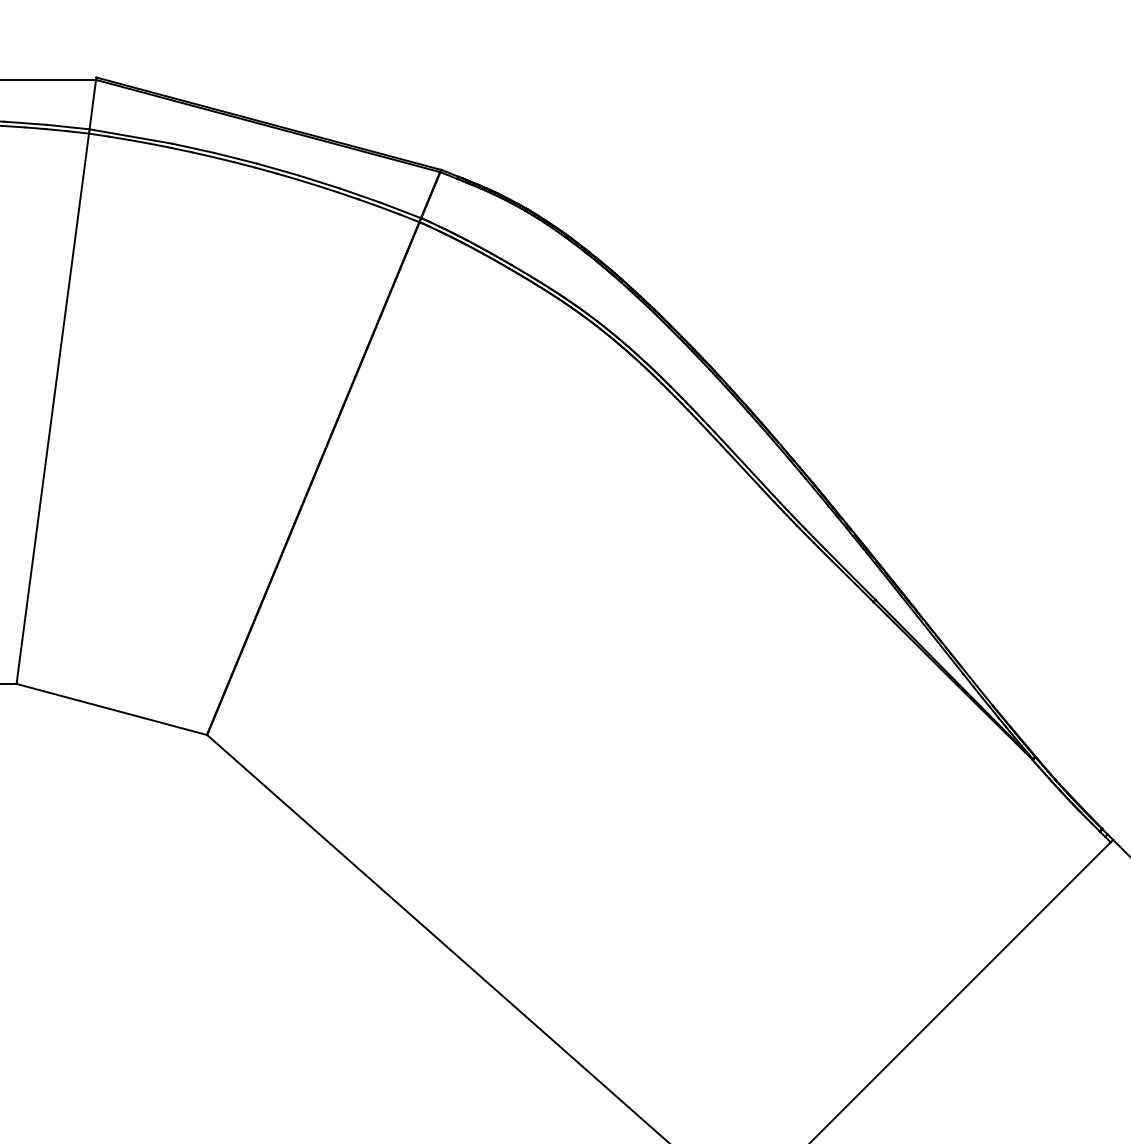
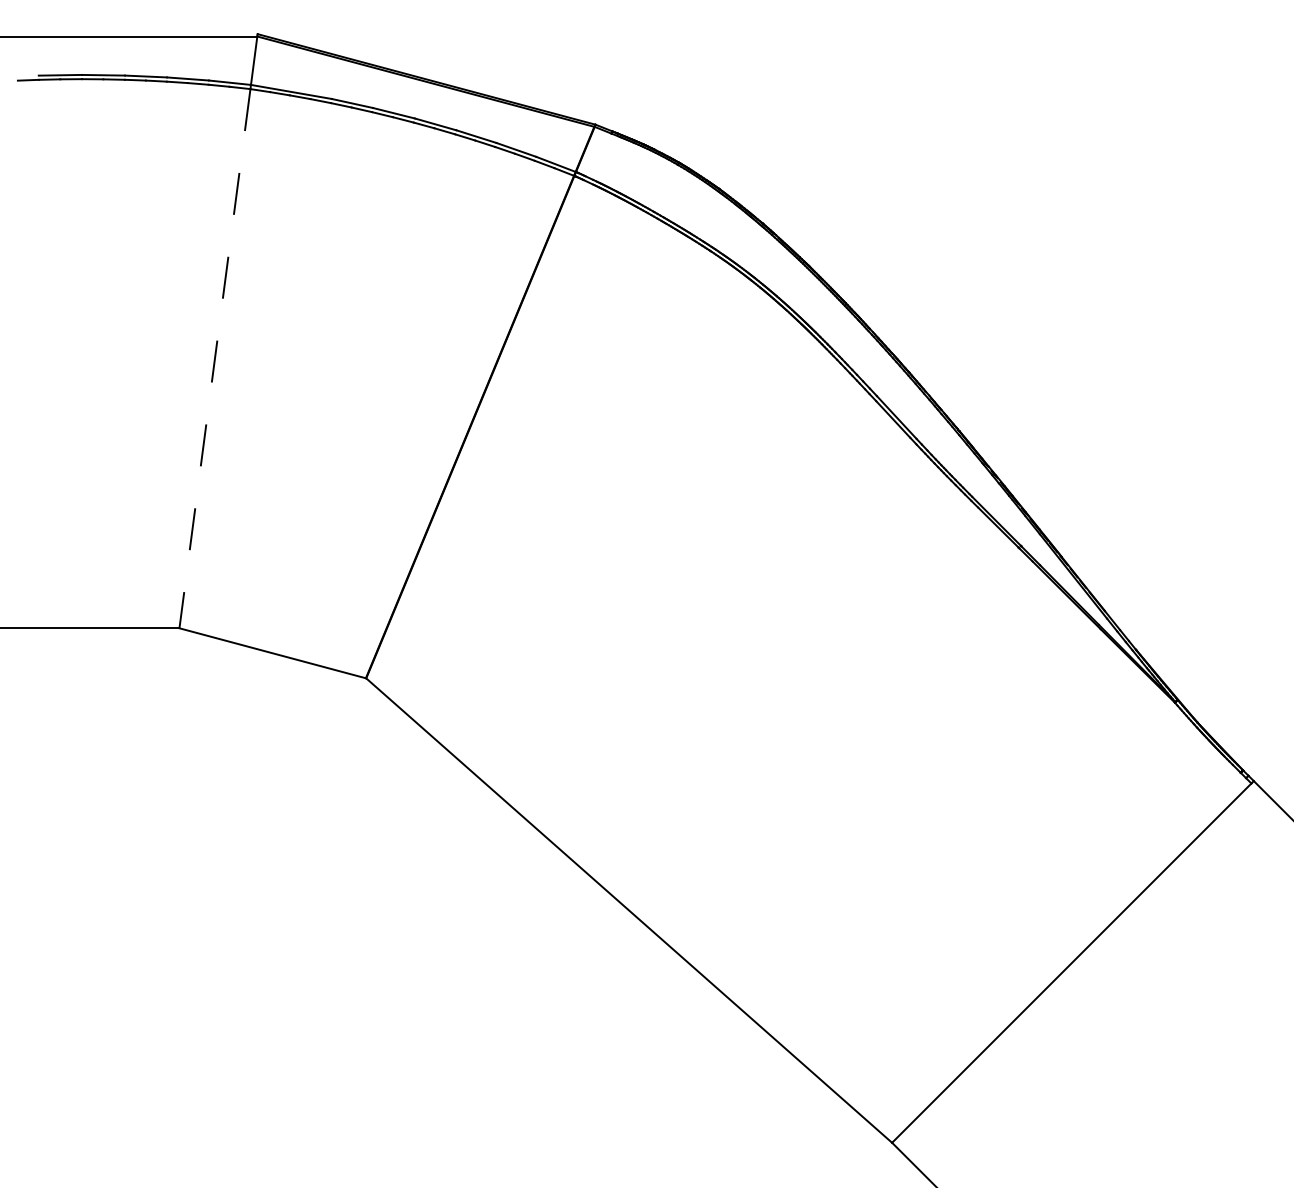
line: (52, 408) -> (214, 358), solid -> dashed

